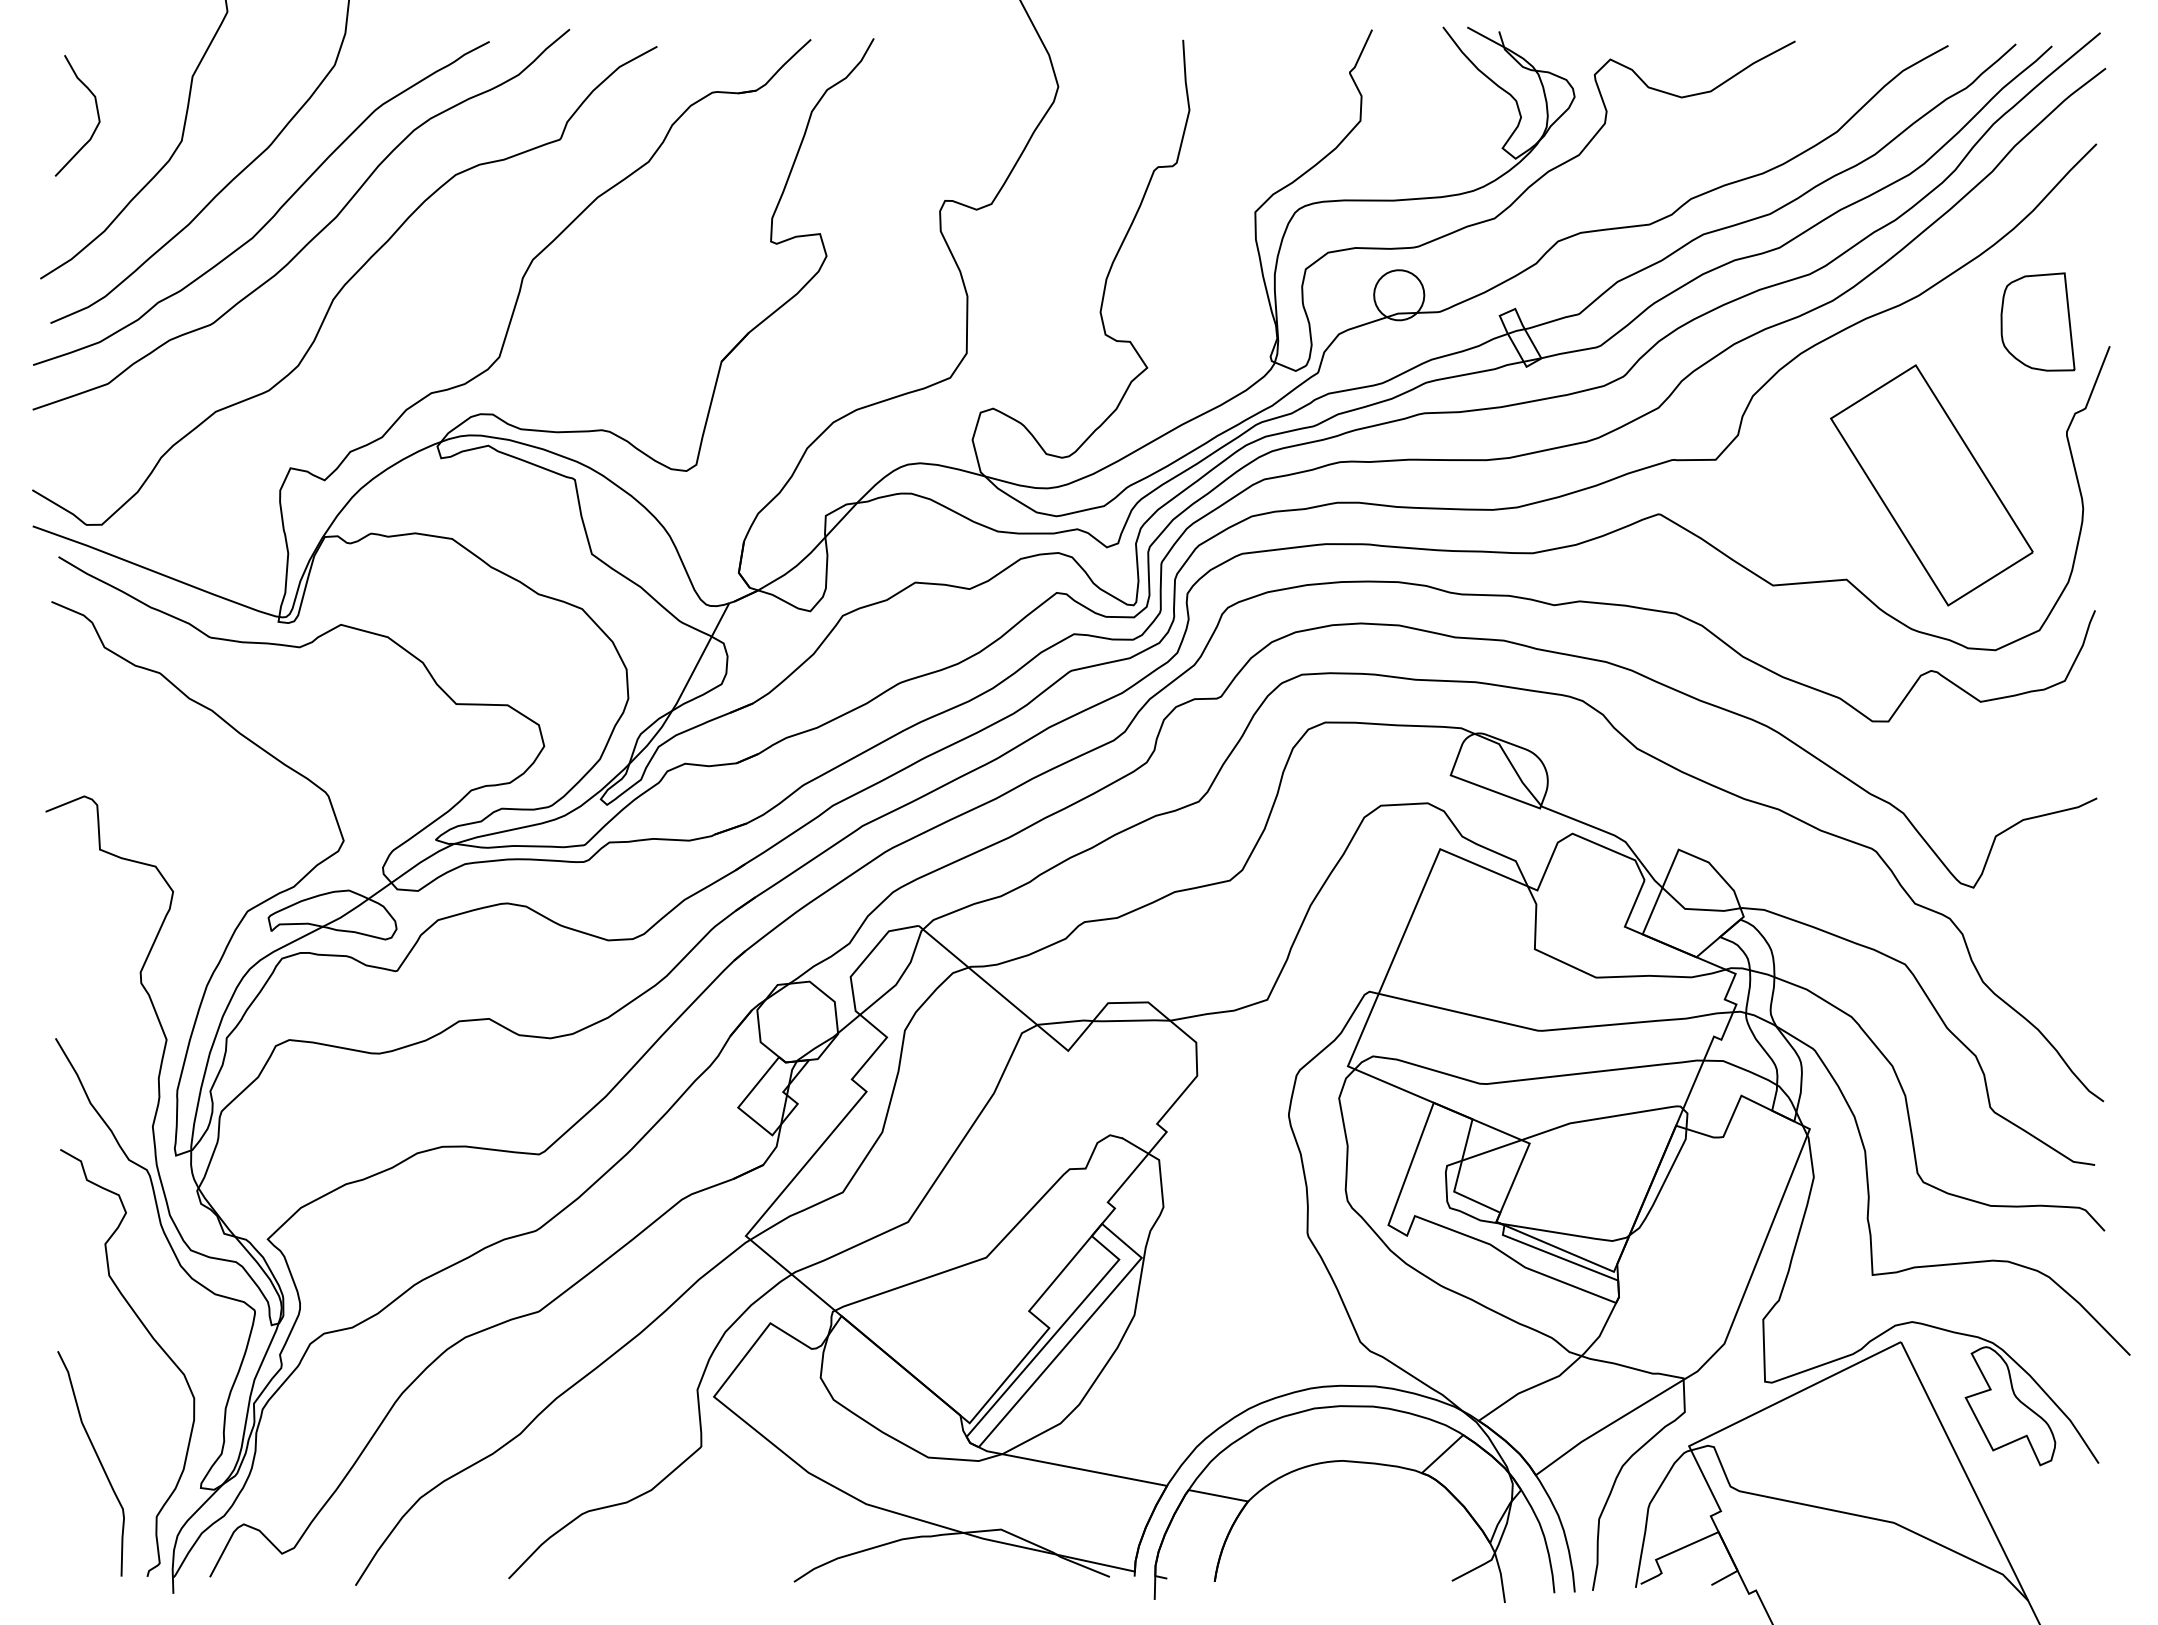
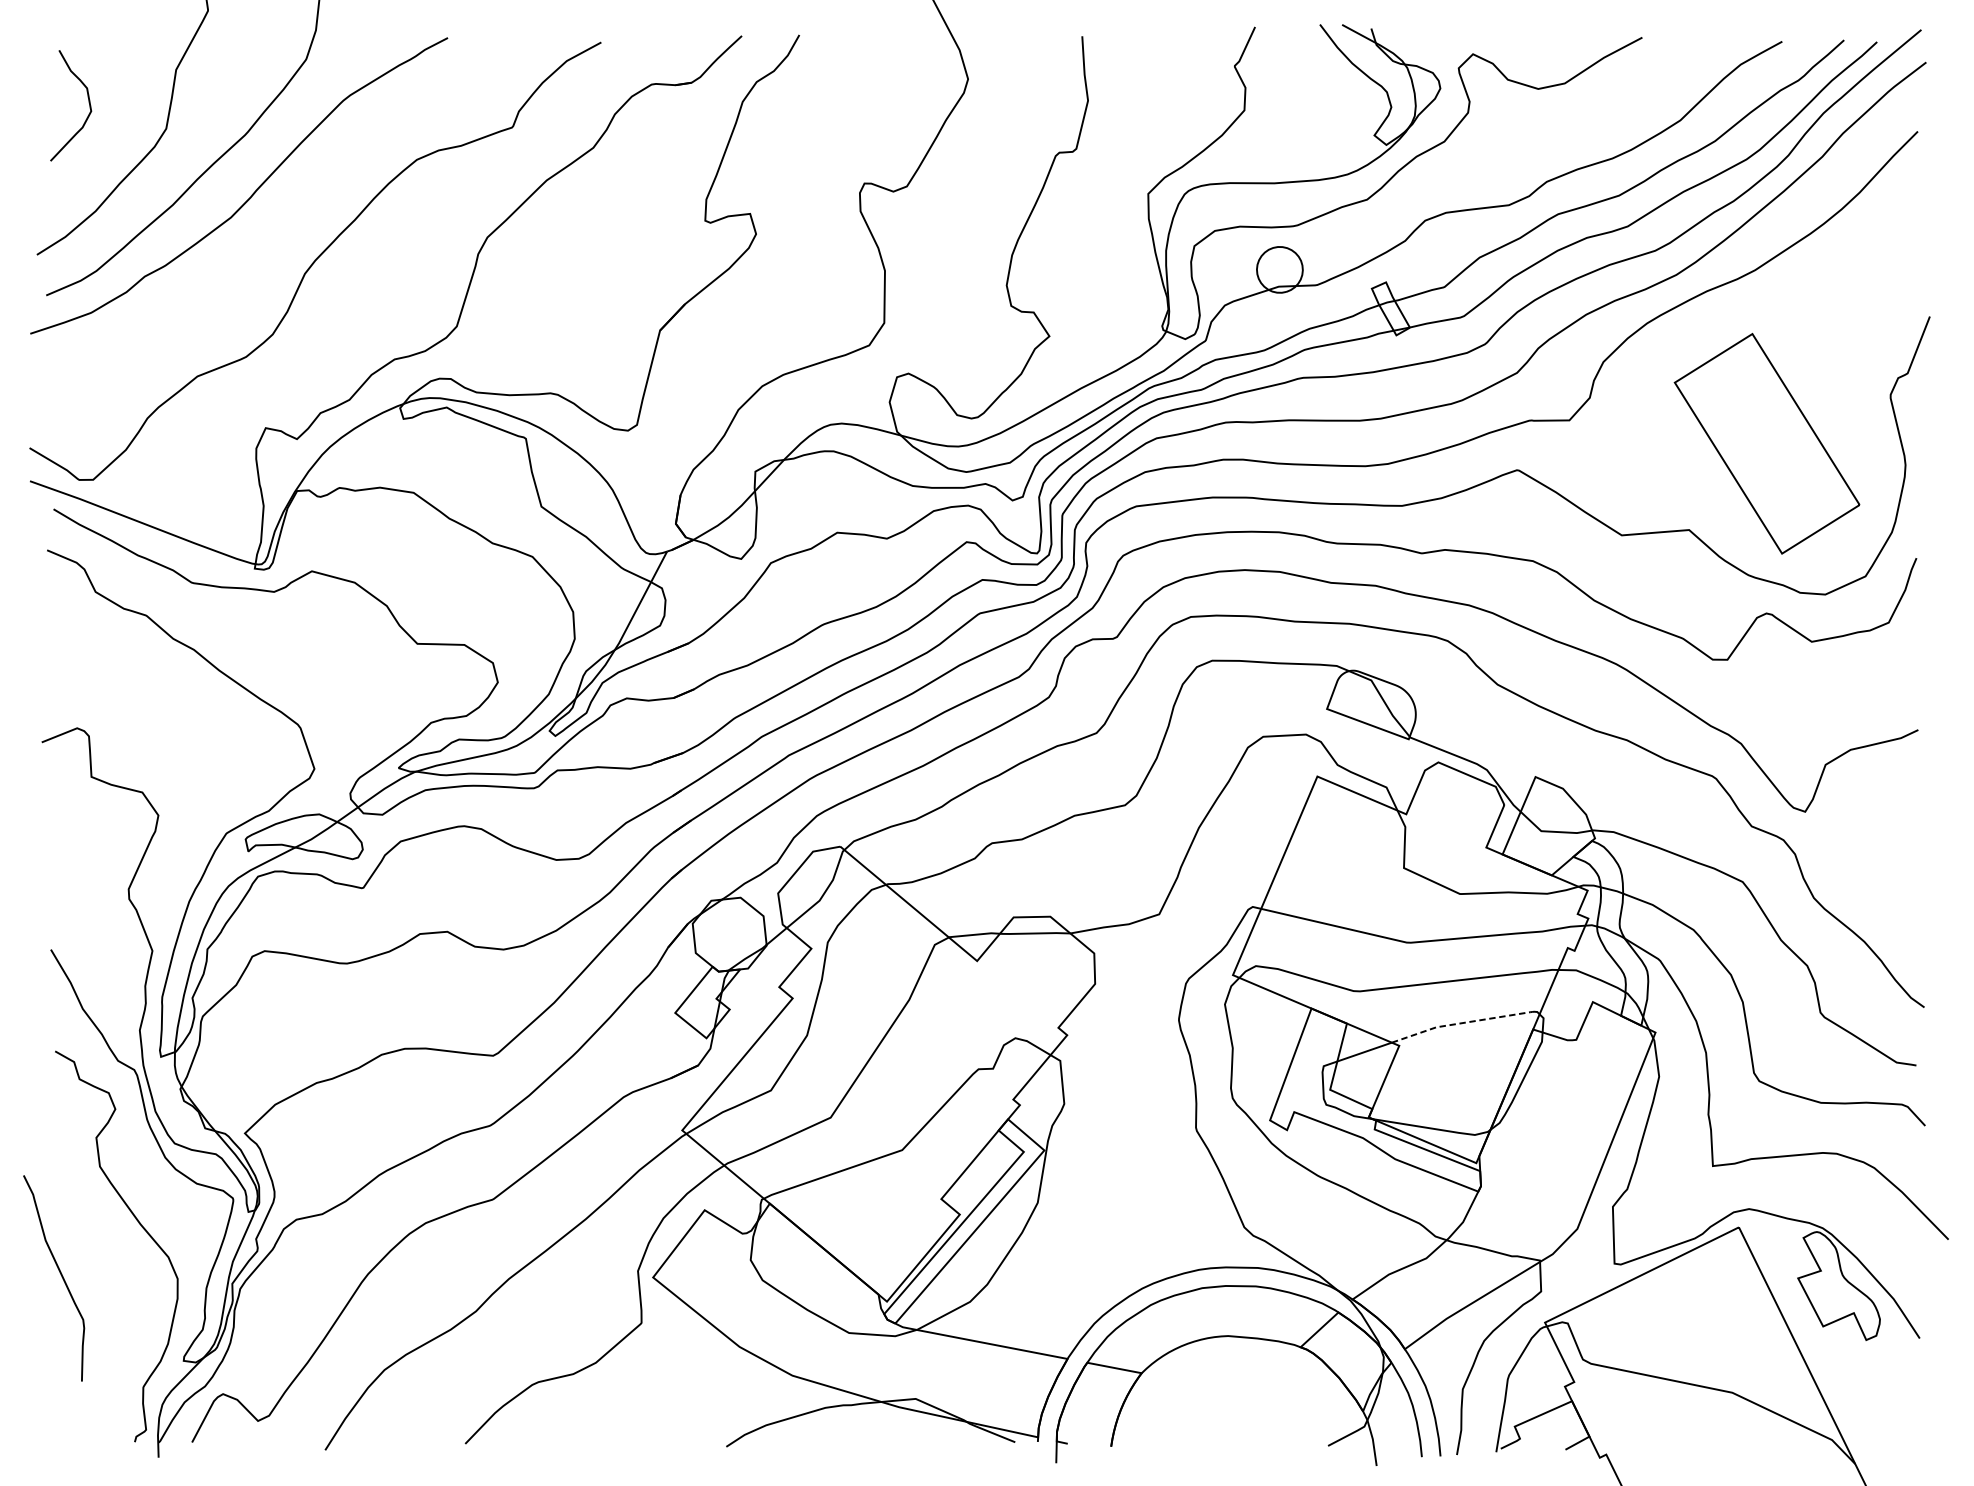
curve: (316, 234) -> (289, 214), removed
part: (2037, 321) -> (1863, 293), removed
line: (1597, 1118) -> (1461, 1022), solid -> dashed
curve: (98, 1460) -> (60, 1275), moved

